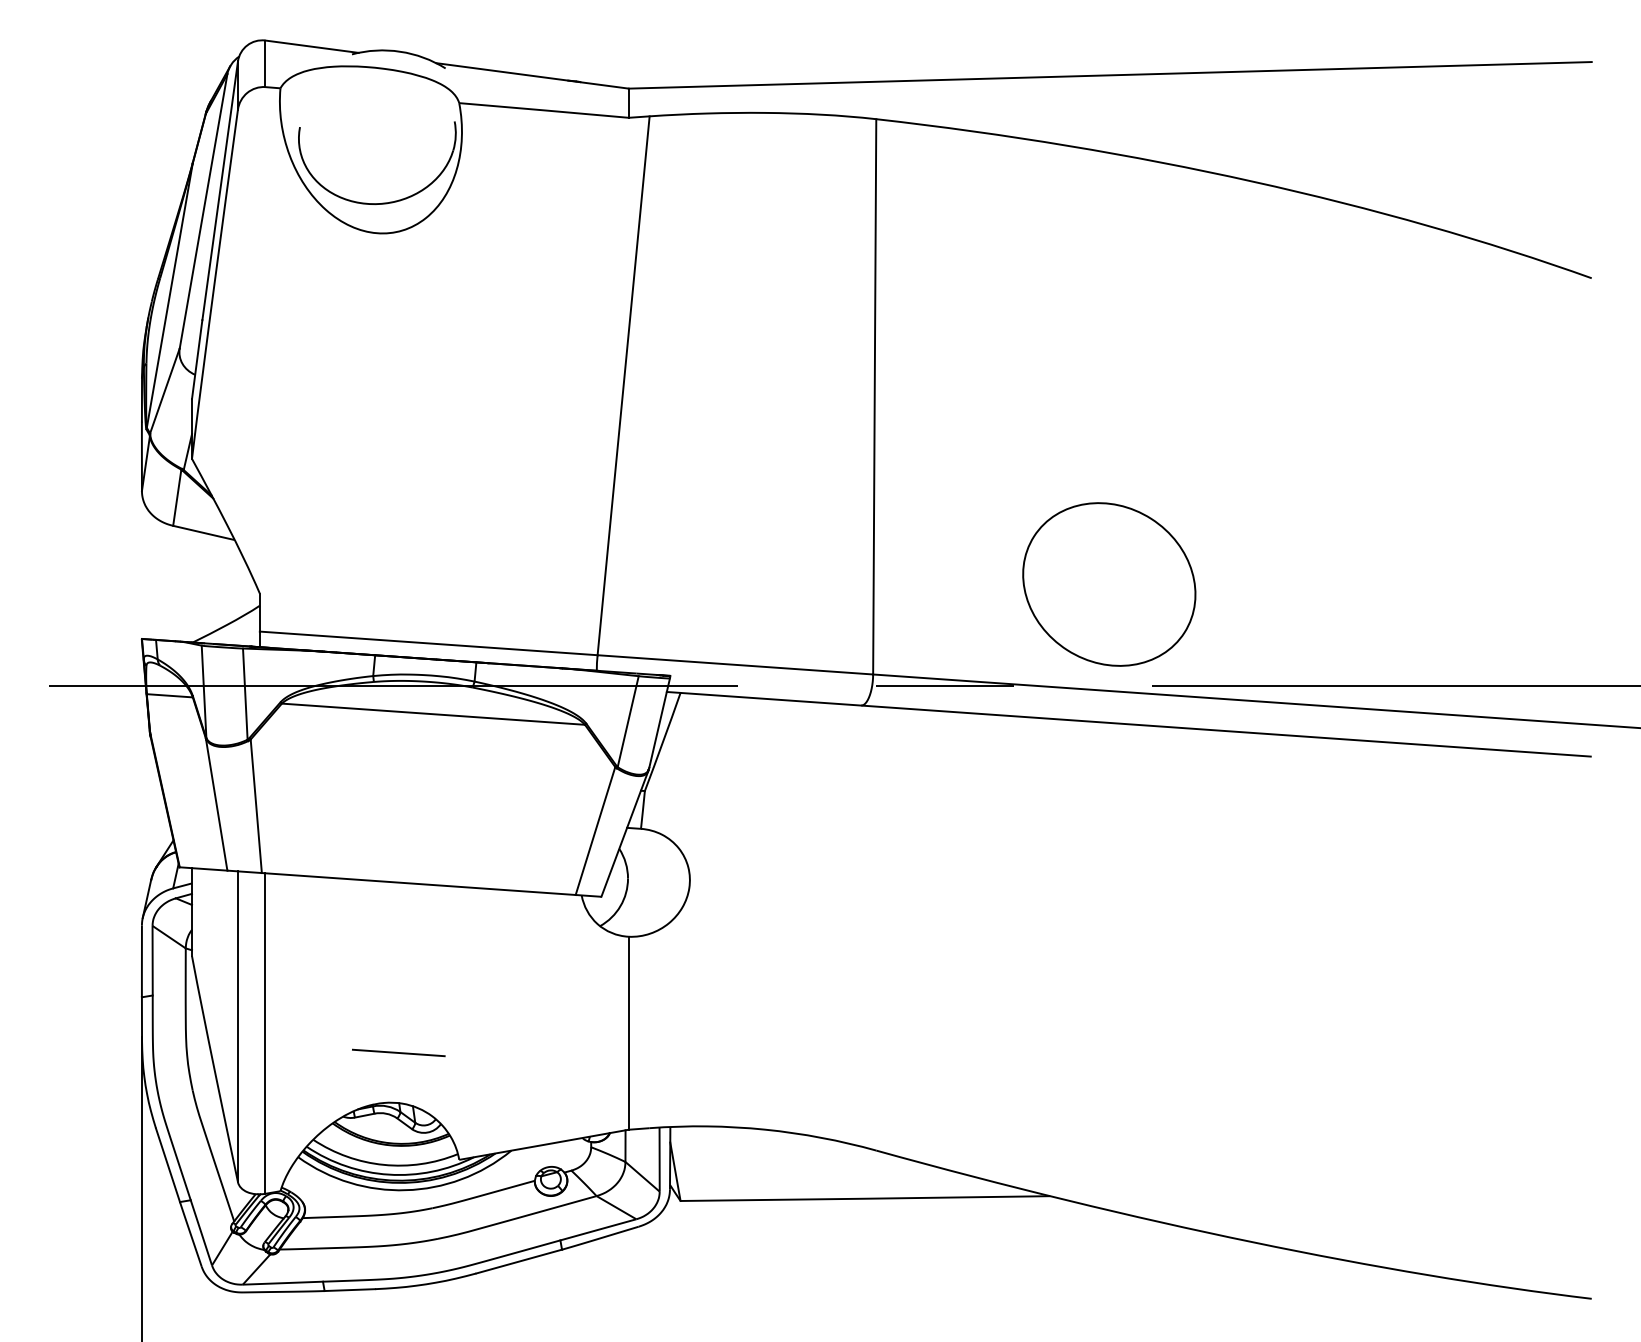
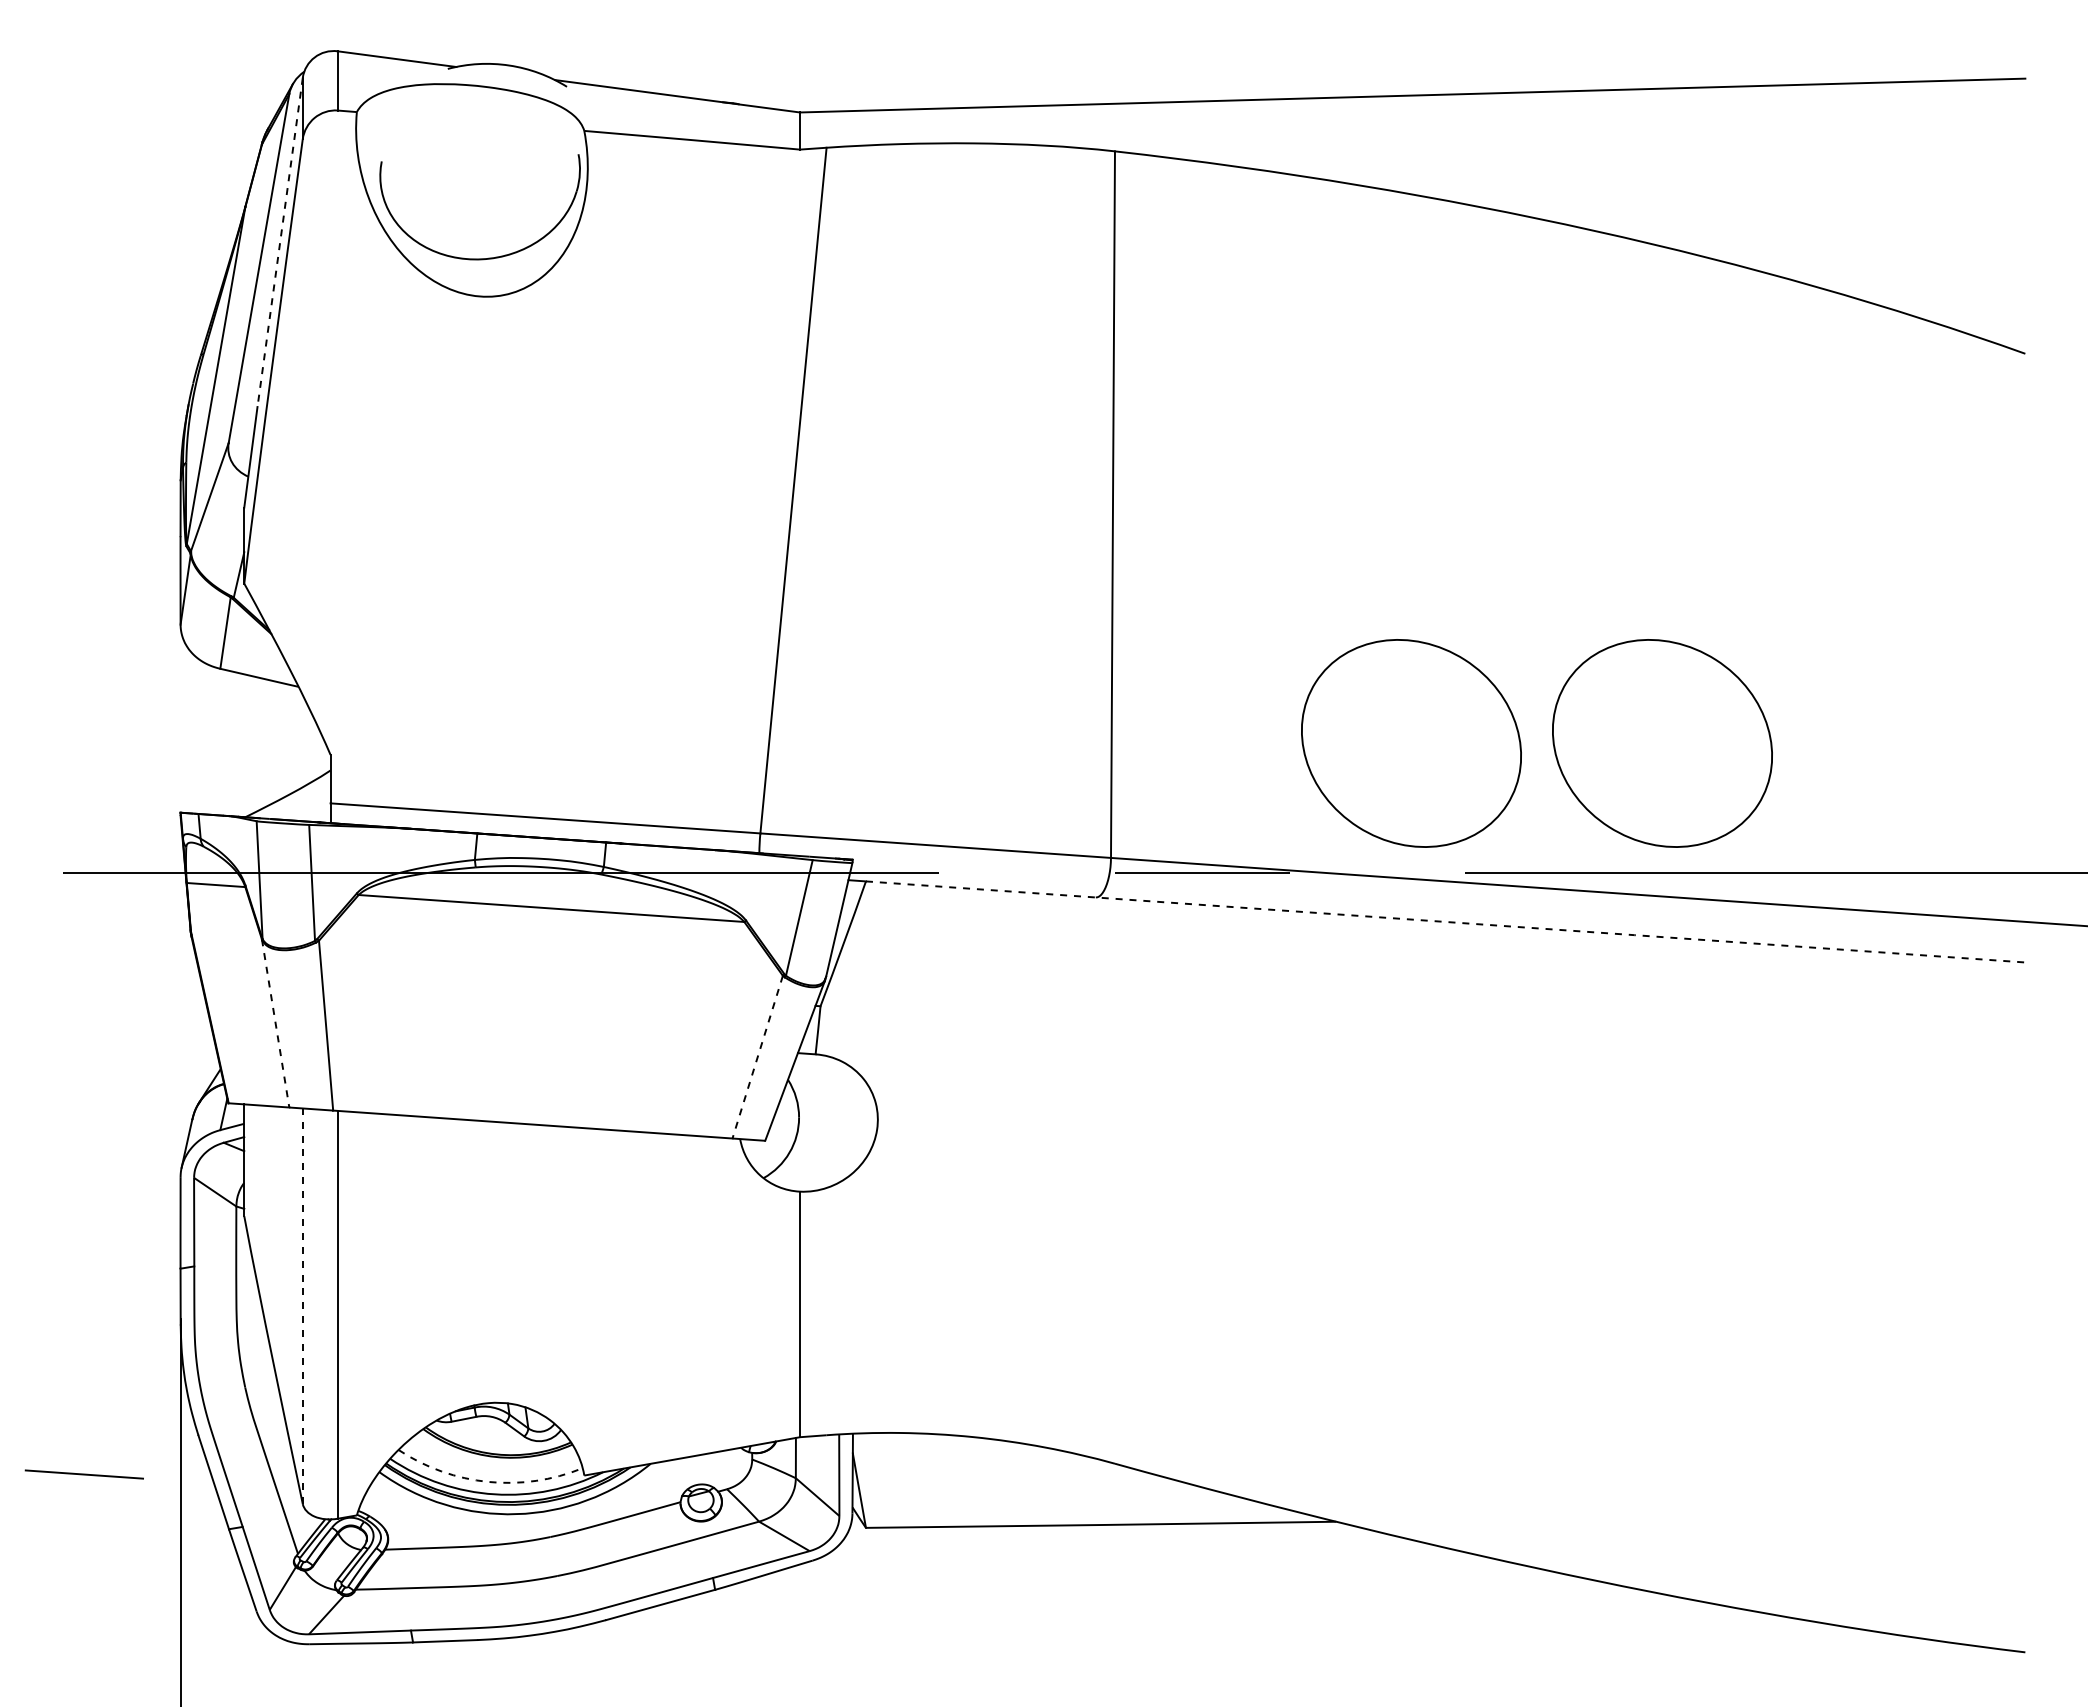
line: (220, 190) -> (280, 242), solid -> dashed
part: (1306, 584) -> (1662, 743), added
line: (1136, 724) -> (1446, 921), solid -> dashed
line: (216, 804) -> (275, 1023), solid -> dashed
line: (595, 831) -> (757, 1057), solid -> dashed
line: (237, 1027) -> (302, 1306), solid -> dashed
line: (398, 1052) -> (83, 1474), moved
arc: (383, 1164) -> (488, 1481), solid -> dashed

